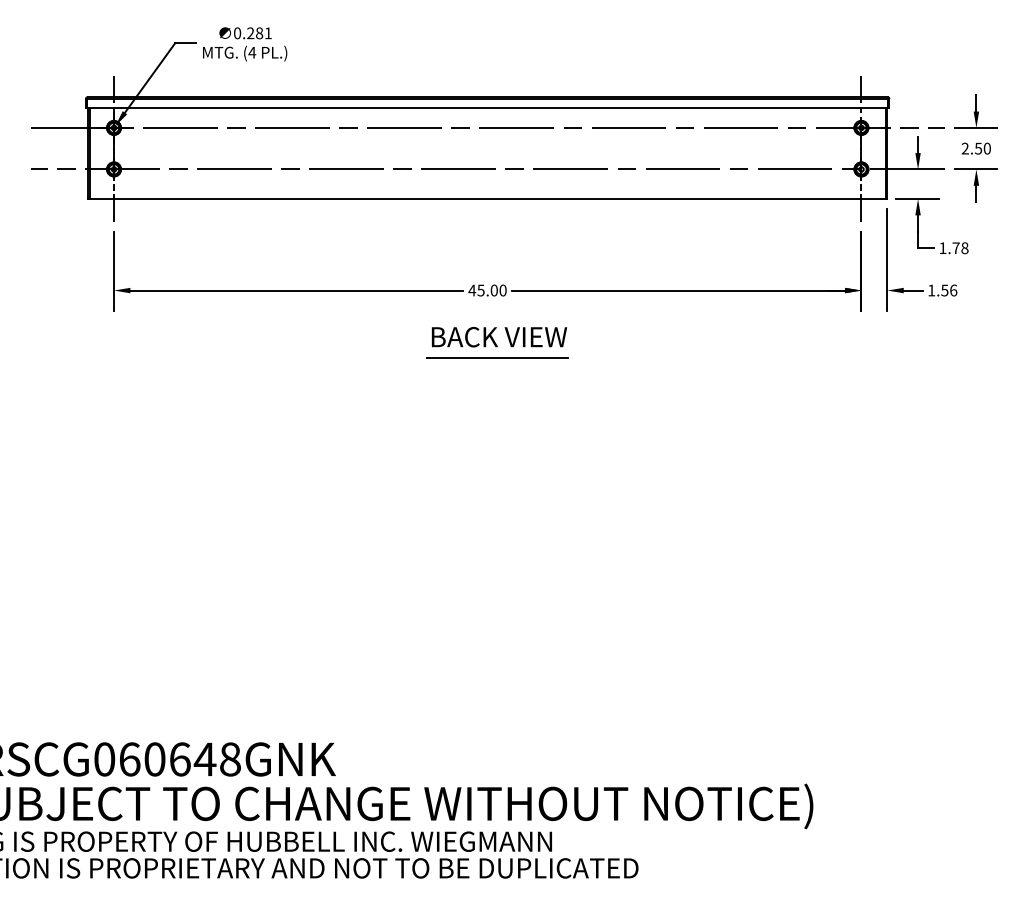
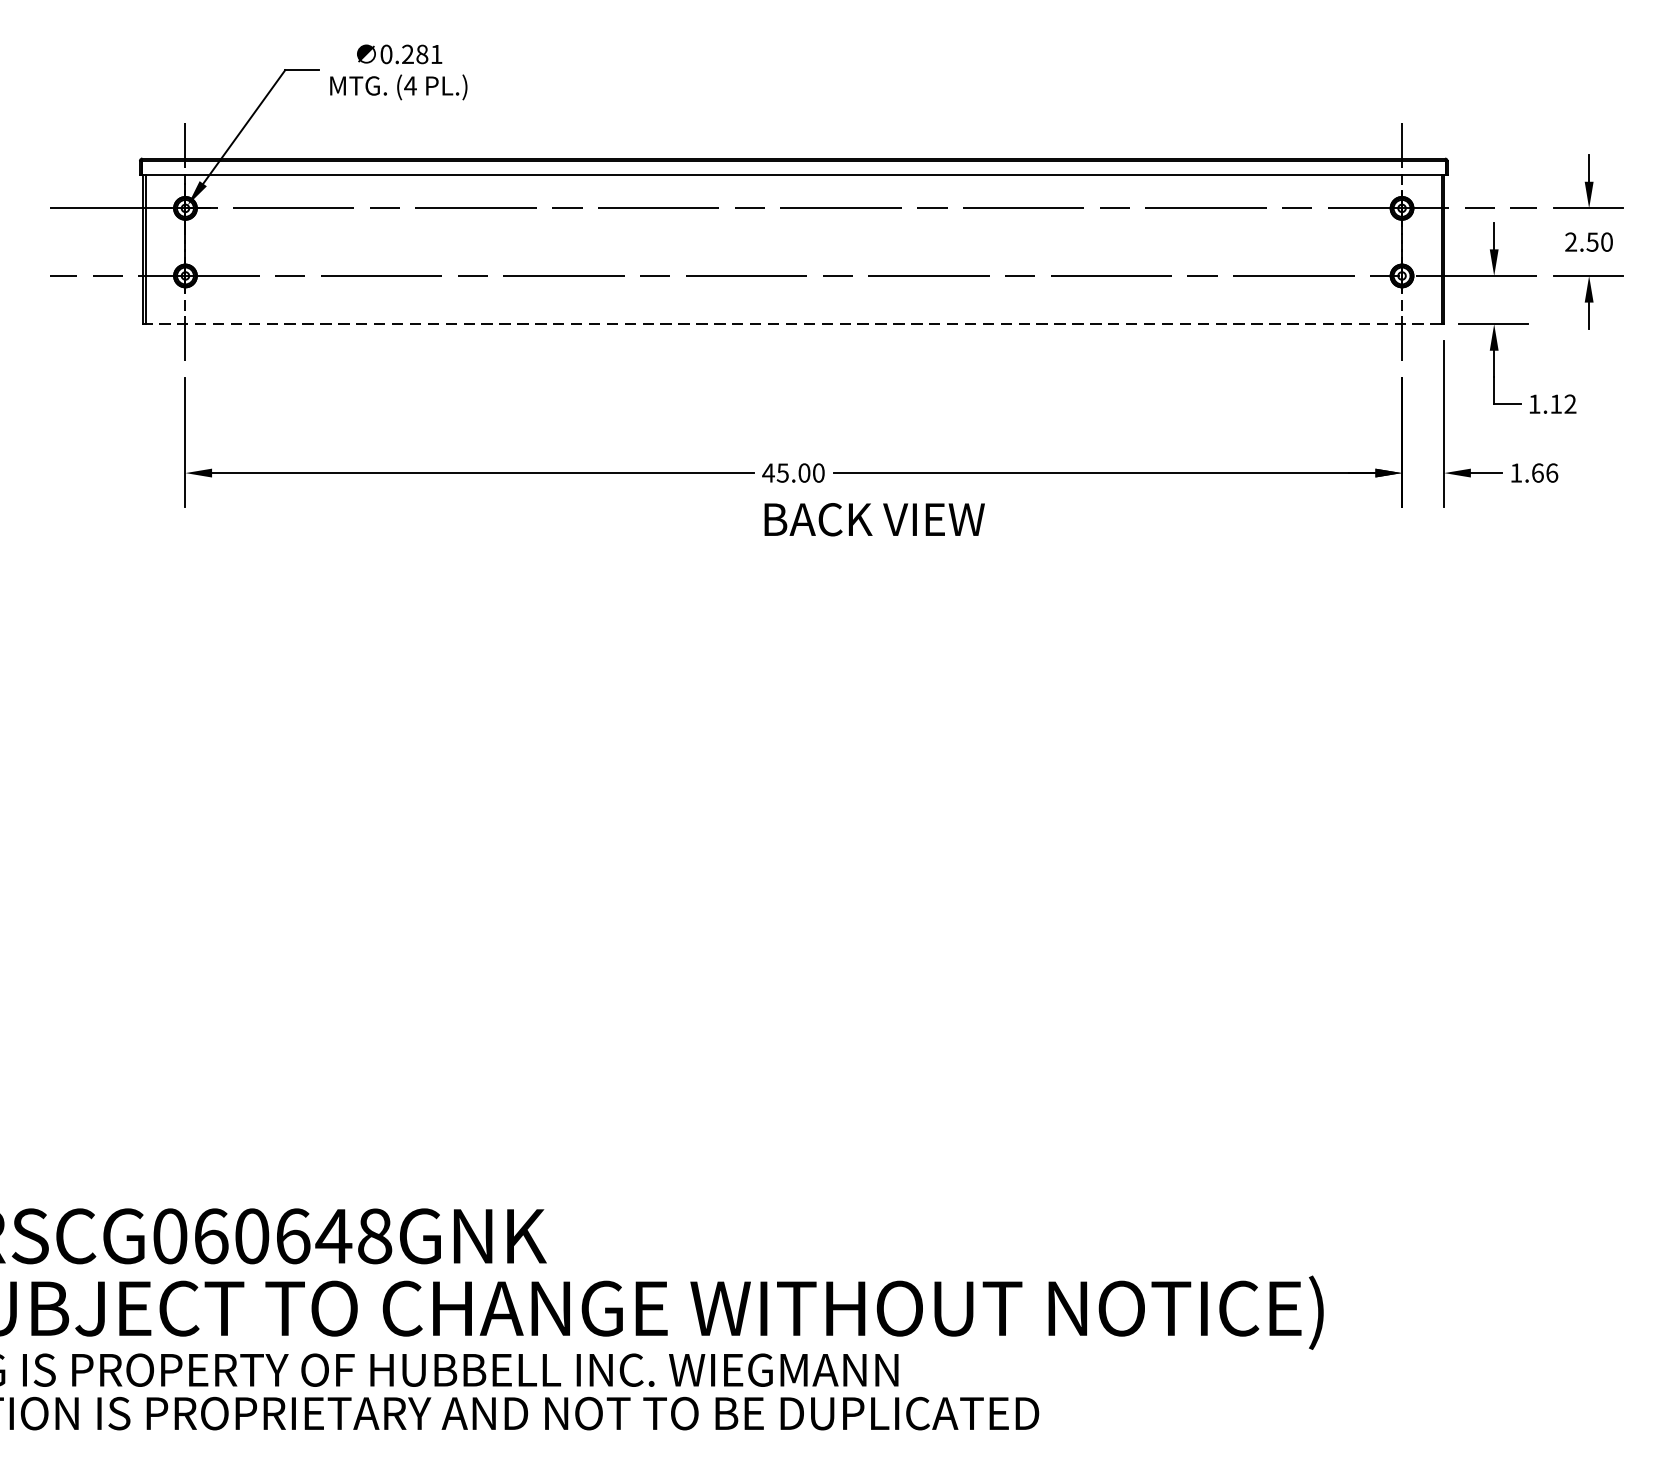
line: (487, 199) -> (793, 324), solid -> dashed
text: (960, 248) -> (1563, 404), 1.78 -> 1.12
text: (944, 290) -> (1537, 472), 1.56 -> 1.66
text: (499, 337) -> (874, 520), moved
line: (497, 357) -> (809, 582), removed

